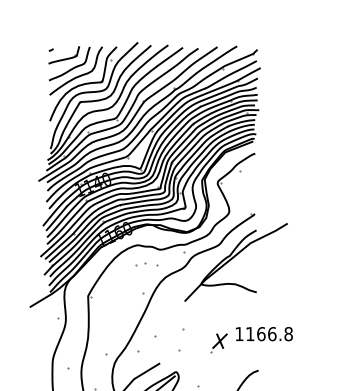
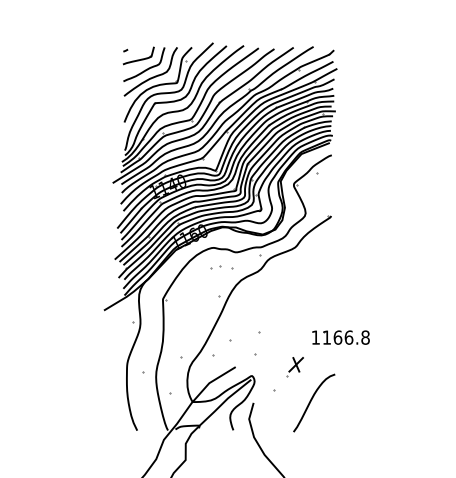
part: (236, 262) -> (312, 265), removed
part: (218, 343) -> (294, 367), moved

